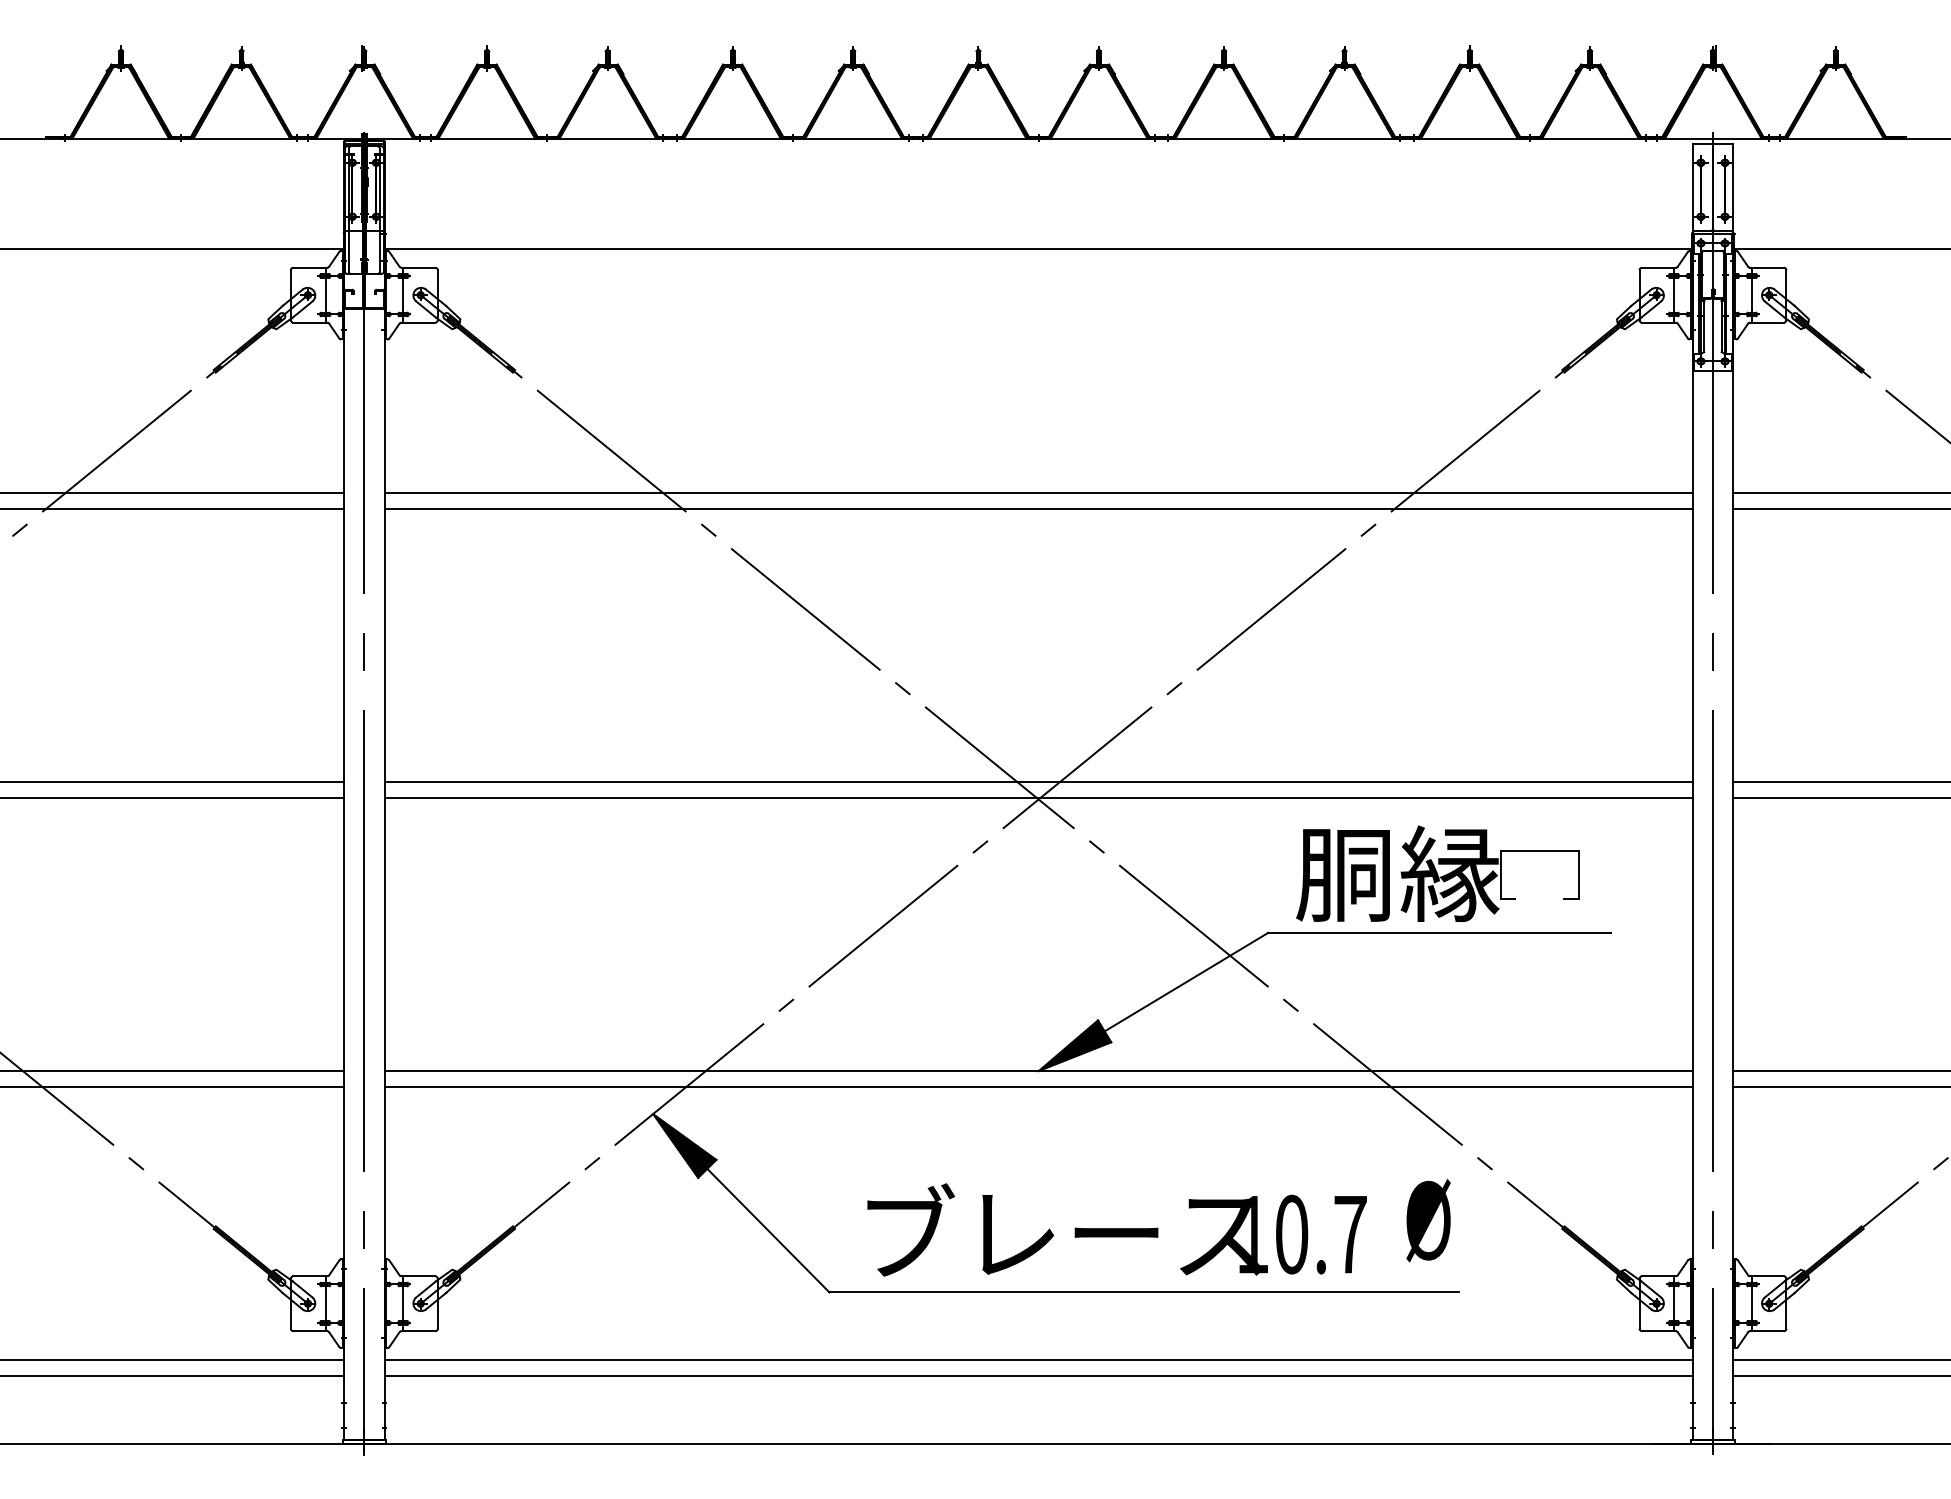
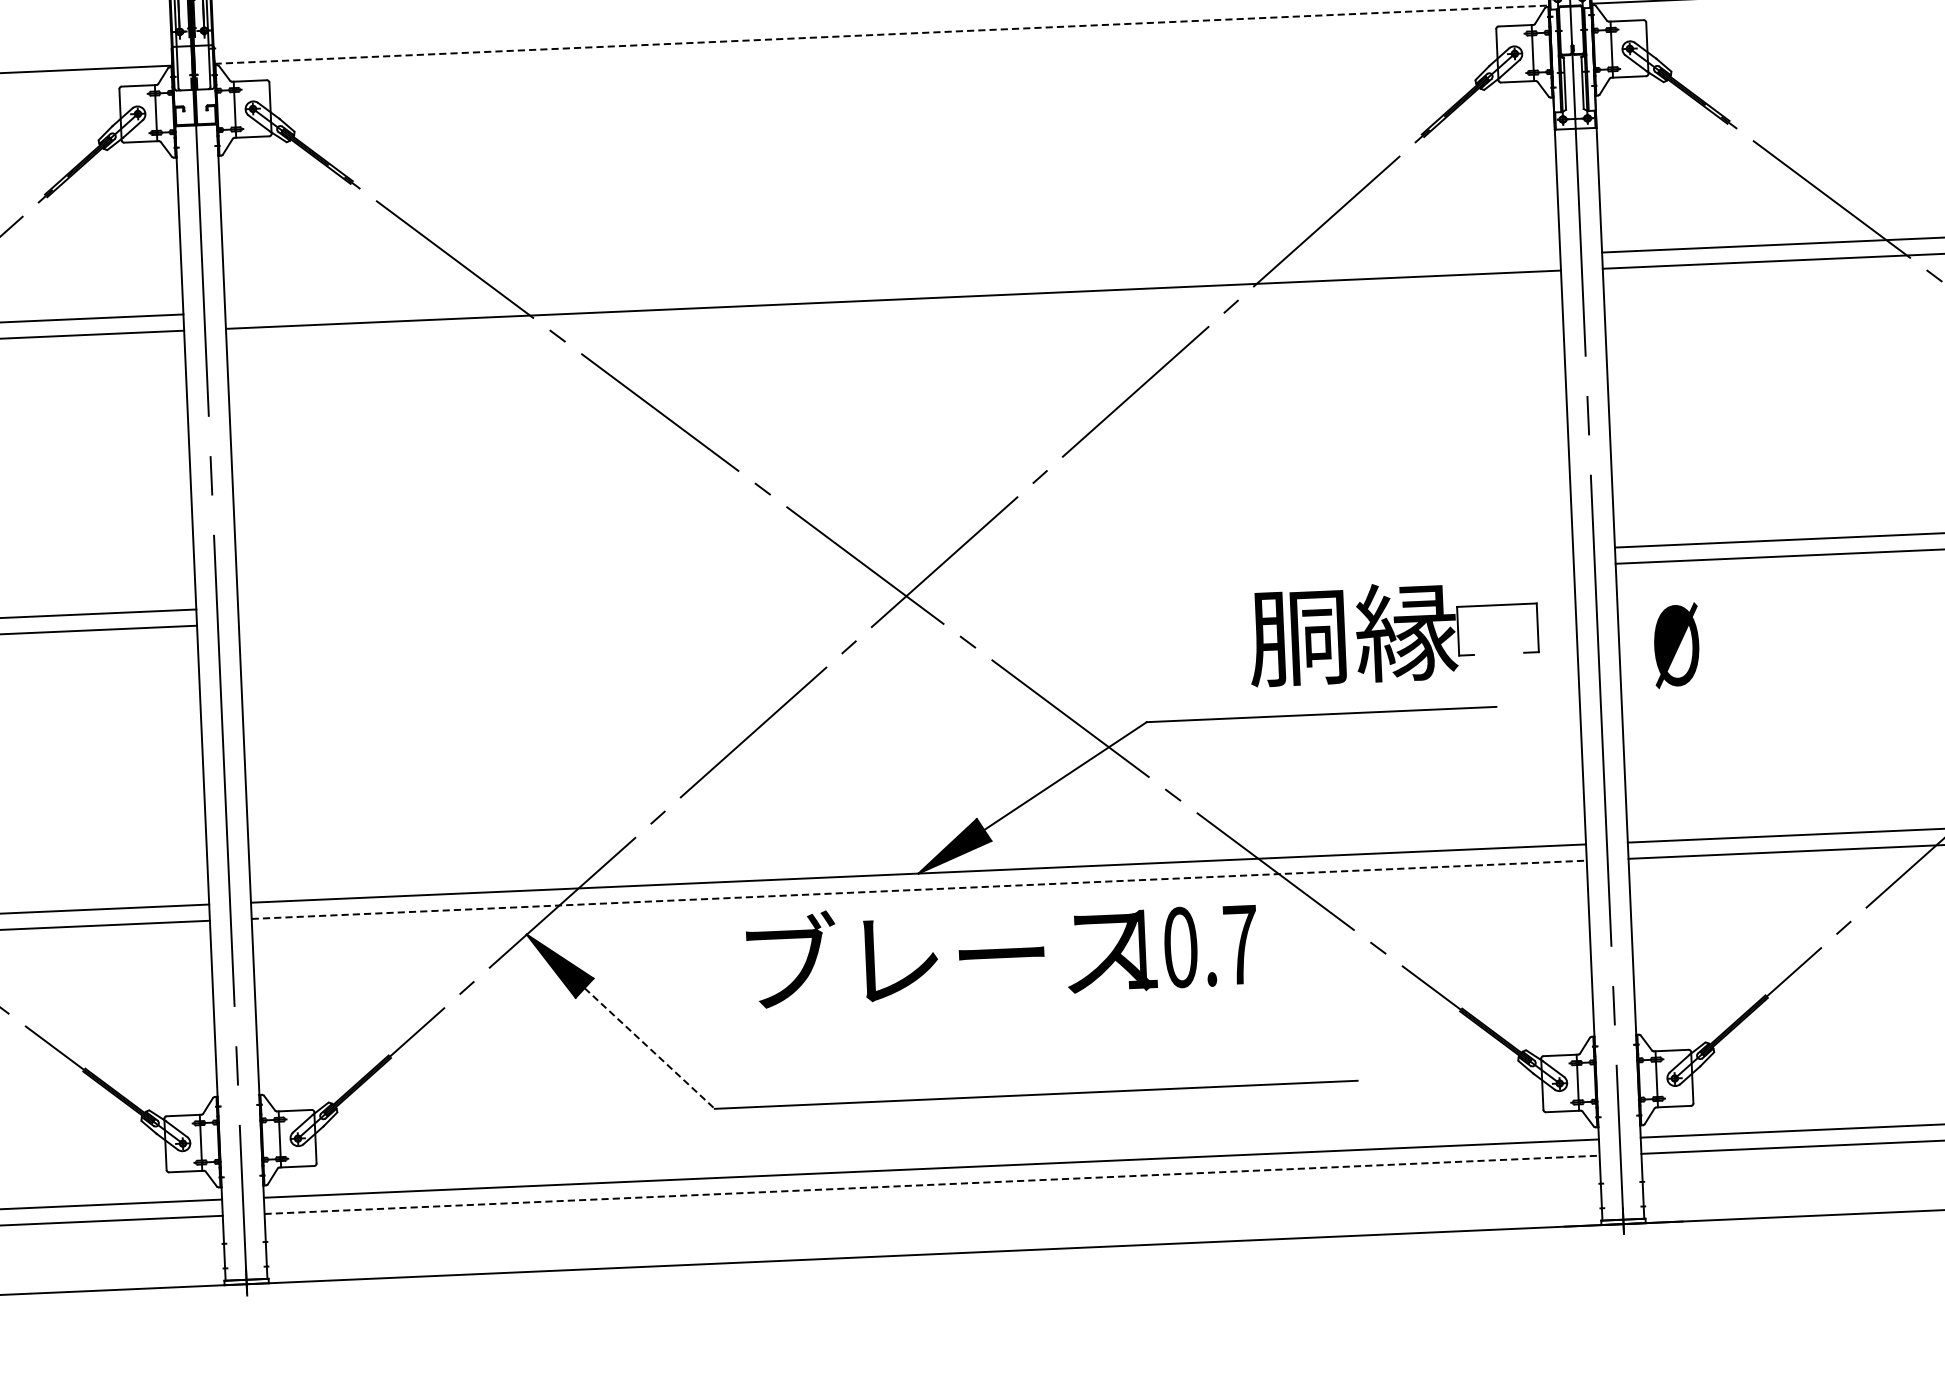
line: (1038, 249) -> (881, 34), solid -> dashed
line: (1038, 493) -> (892, 283), removed
line: (1038, 782) -> (905, 578), removed
line: (1038, 798) -> (906, 595), removed
part: (1437, 873) -> (1393, 632), moved
line: (1038, 1087) -> (919, 890), solid -> dashed
text: (1428, 1220) -> (1676, 645), moved
text: (1116, 1229) -> (1001, 950), moved
line: (768, 1230) -> (649, 1048), solid -> dashed
line: (1038, 1376) -> (931, 1185), solid -> dashed

